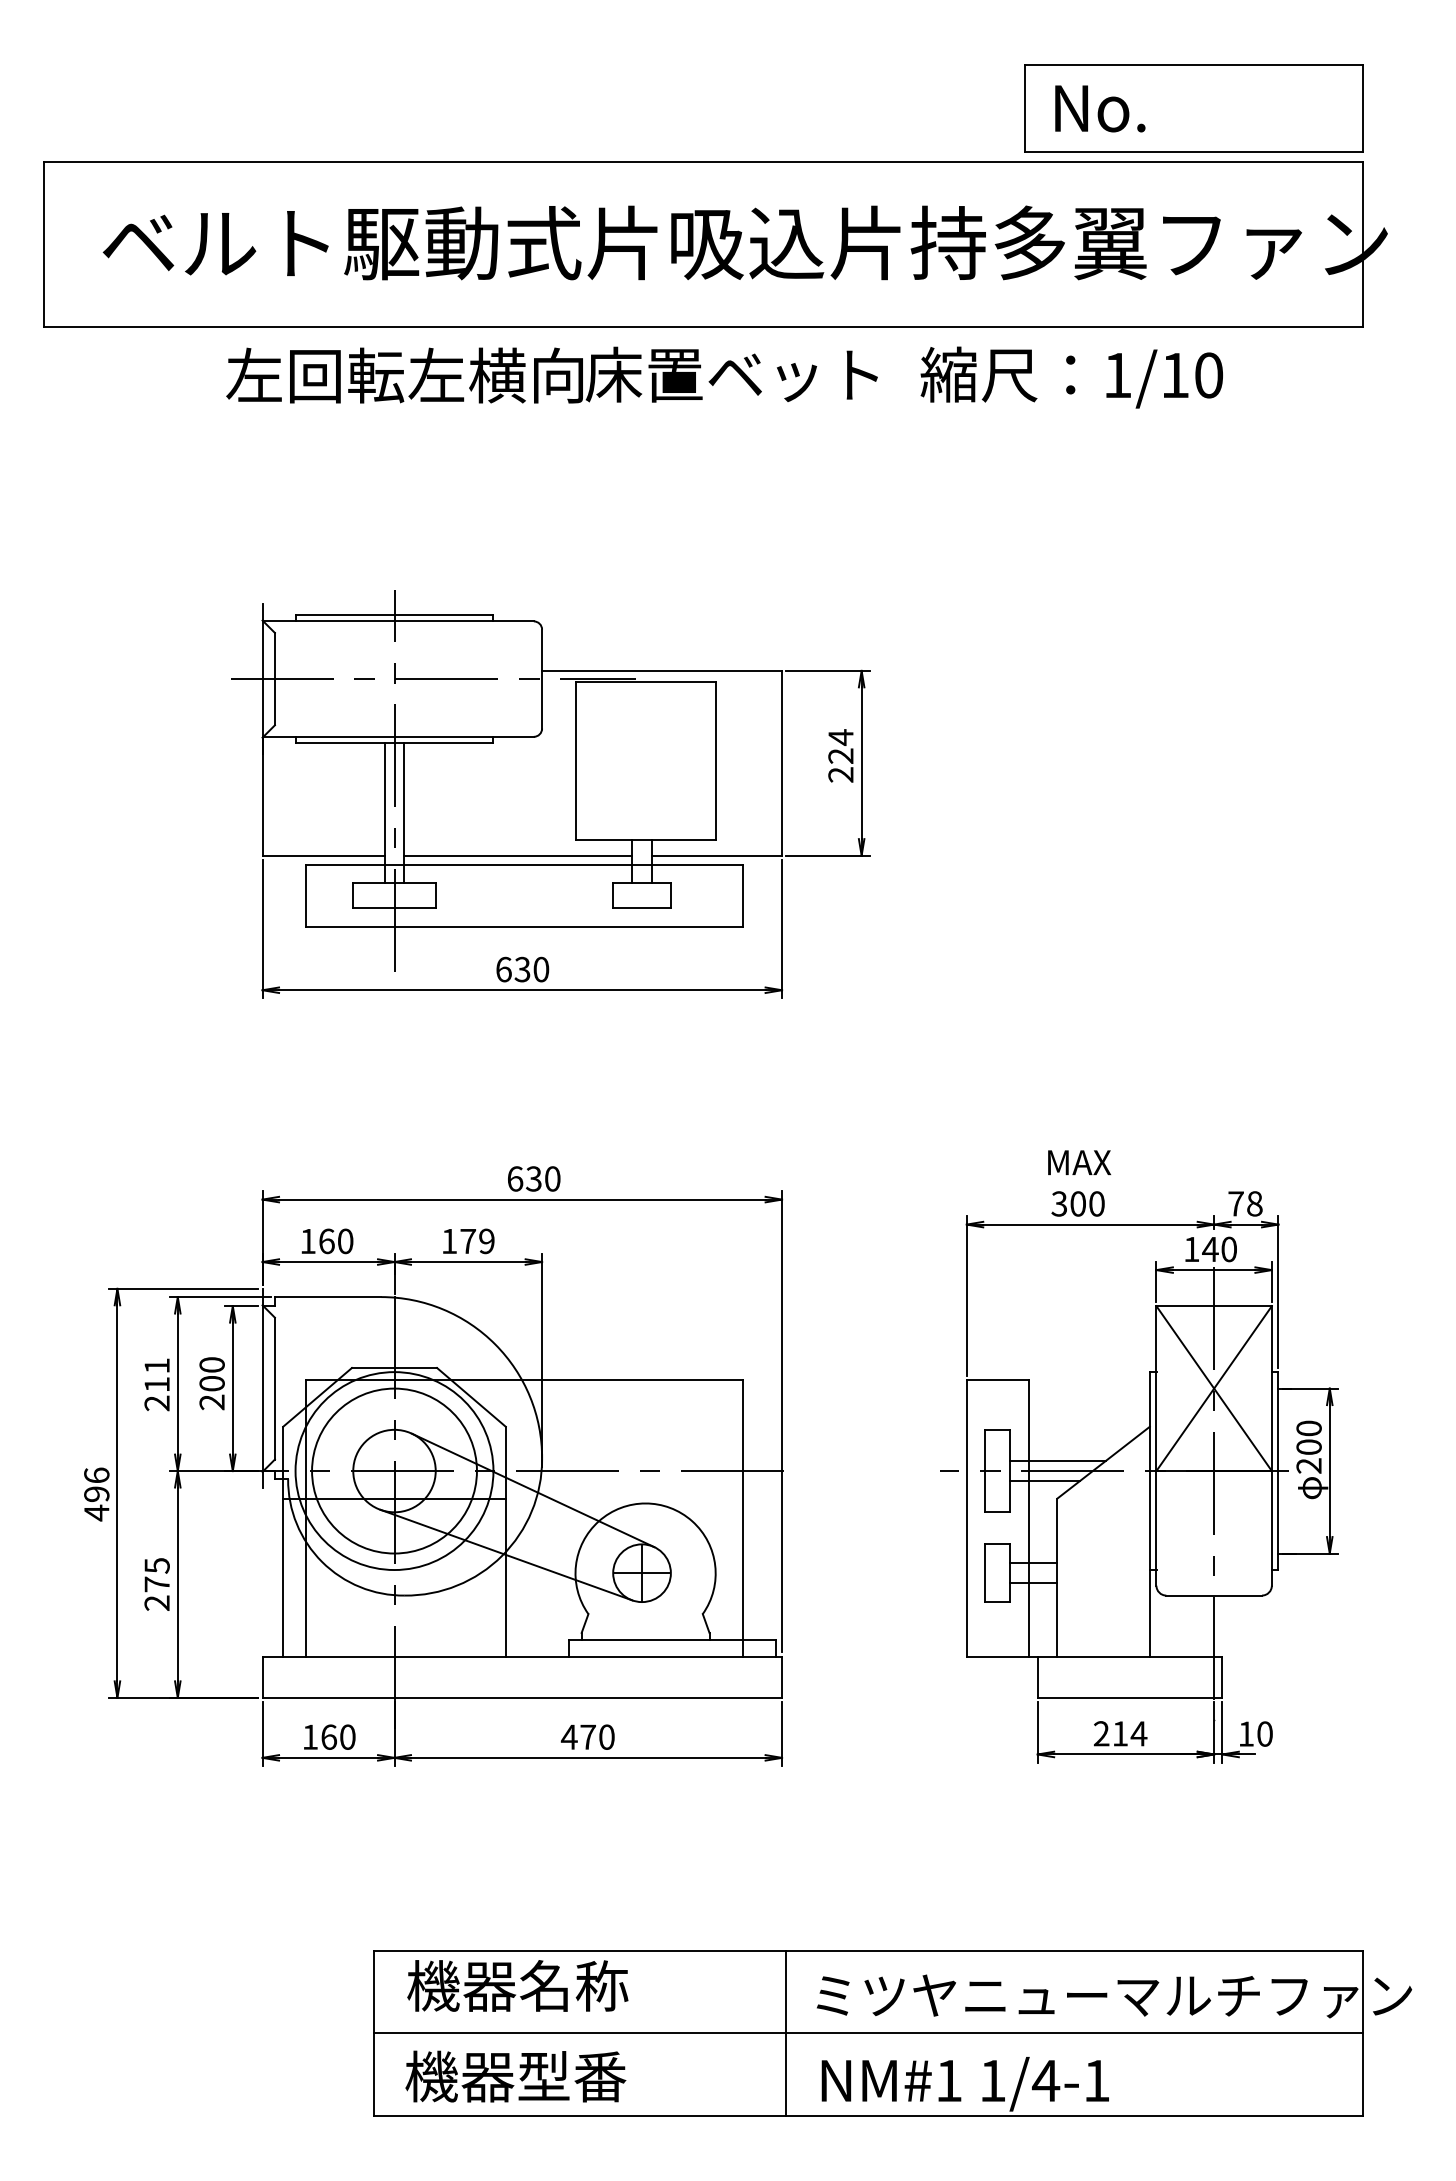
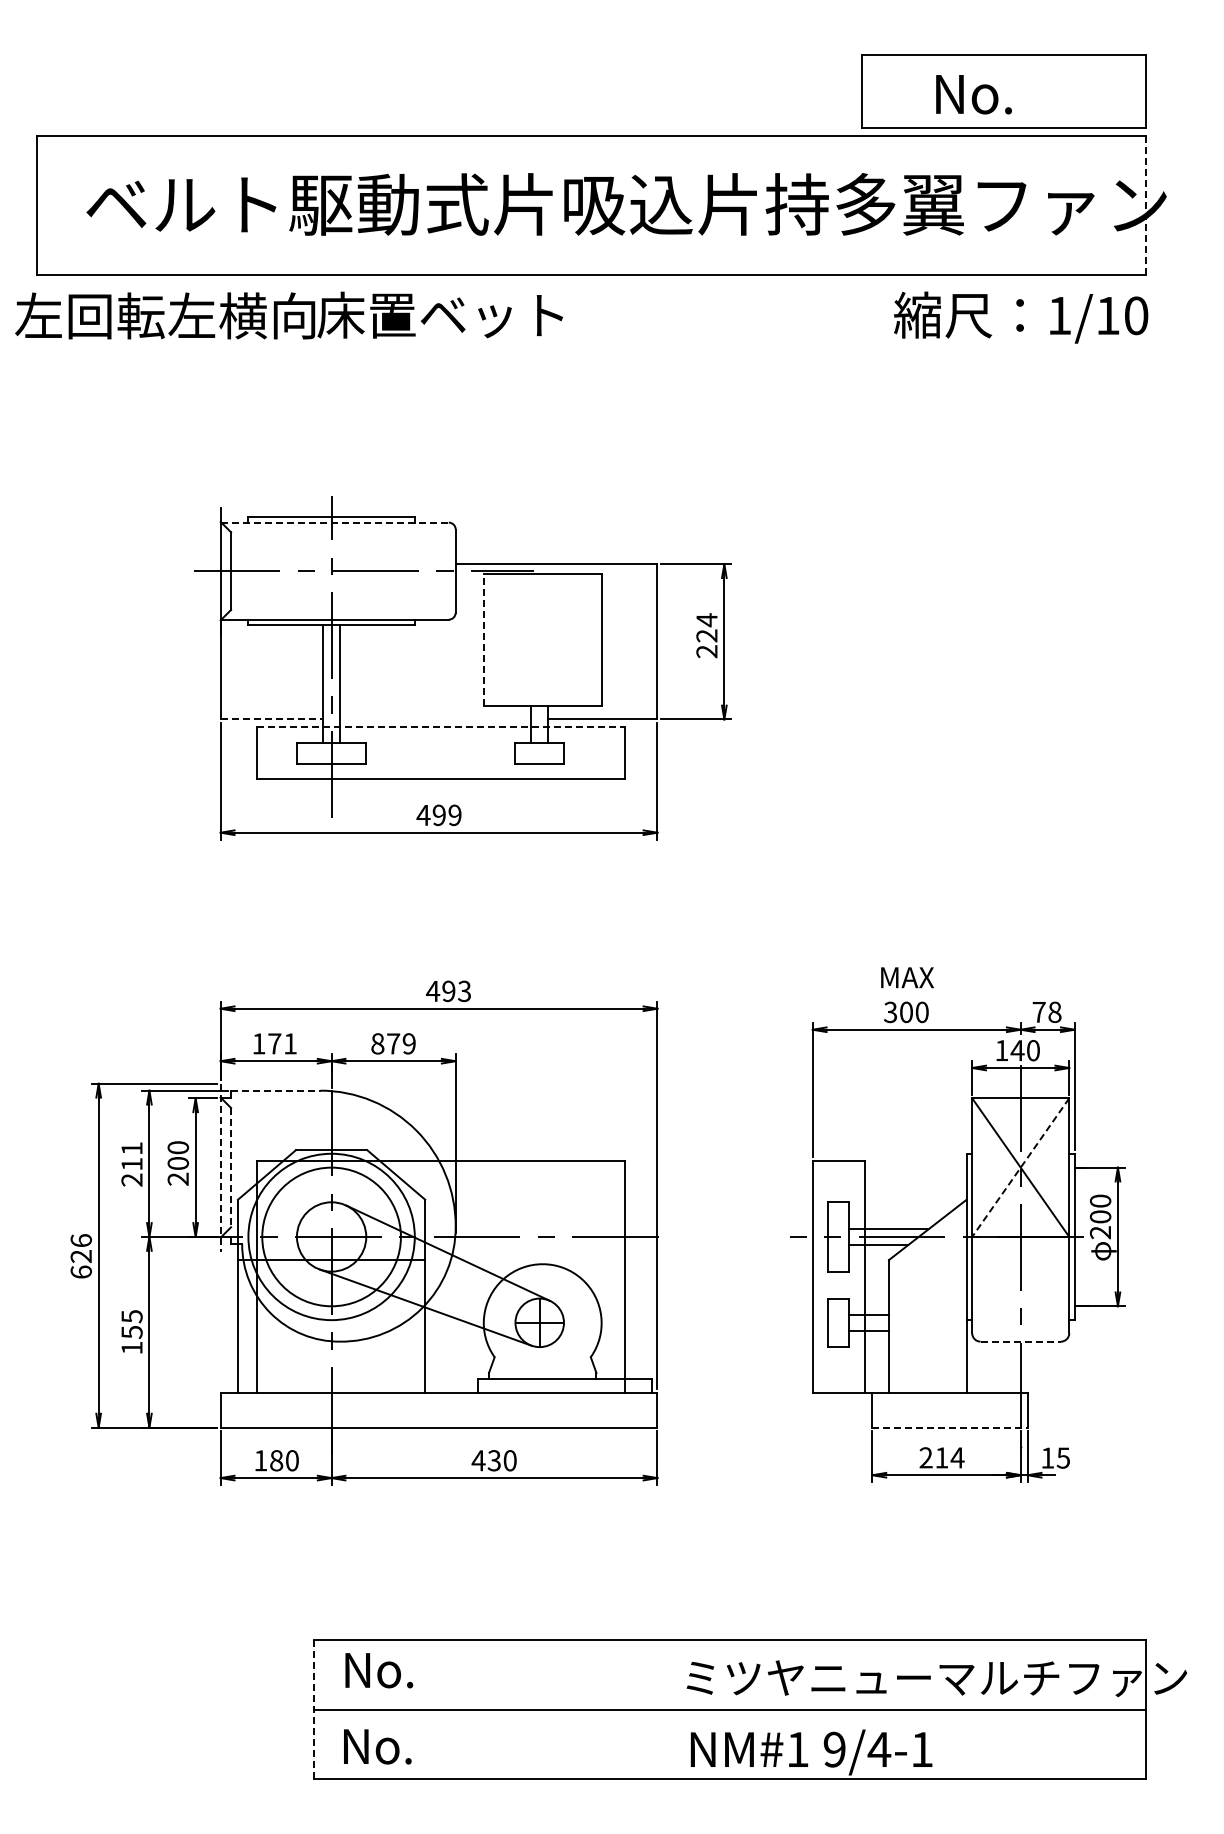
text: (1099, 108) -> (973, 94), moved
line: (1362, 245) -> (1145, 206), solid -> dashed
text: (551, 375) -> (288, 315), moved
text: (1072, 377) -> (1021, 317), moved
line: (399, 621) -> (335, 522), solid -> dashed
line: (575, 760) -> (483, 639), solid -> dashed
line: (324, 855) -> (272, 719), solid -> dashed
line: (518, 855) -> (435, 719), removed
line: (525, 865) -> (441, 727), solid -> dashed
text: (521, 969) -> (438, 815), 630 -> 499
text: (533, 1179) -> (448, 991), 630 -> 493
text: (336, 1240) -> (282, 1043), 160 -> 171
text: (449, 1240) -> (377, 1043), 179 -> 879
line: (327, 1296) -> (275, 1090), solid -> dashed
line: (262, 1388) -> (220, 1167), solid -> dashed
line: (275, 1388) -> (231, 1167), solid -> dashed
line: (1213, 1388) -> (1020, 1167), solid -> dashed
text: (95, 1503) -> (80, 1264), 496 -> 626
text: (156, 1593) -> (131, 1339), 275 -> 155
line: (1215, 1595) -> (1021, 1341), solid -> dashed
line: (1130, 1697) -> (950, 1427), solid -> dashed
text: (1265, 1733) -> (1063, 1457), 10 -> 15
text: (328, 1736) -> (276, 1460), 160 -> 180
text: (587, 1736) -> (493, 1460), 470 -> 430
text: (518, 1985) -> (435, 1669), 機器名称 -> No.
line: (785, 2033) -> (660, 1709), removed
line: (374, 2034) -> (314, 1710), solid -> dashed
text: (515, 2075) -> (433, 1745), 機器型番 -> No.
text: (992, 2080) -> (834, 1749), 1/4-1 -> 9/4-1

